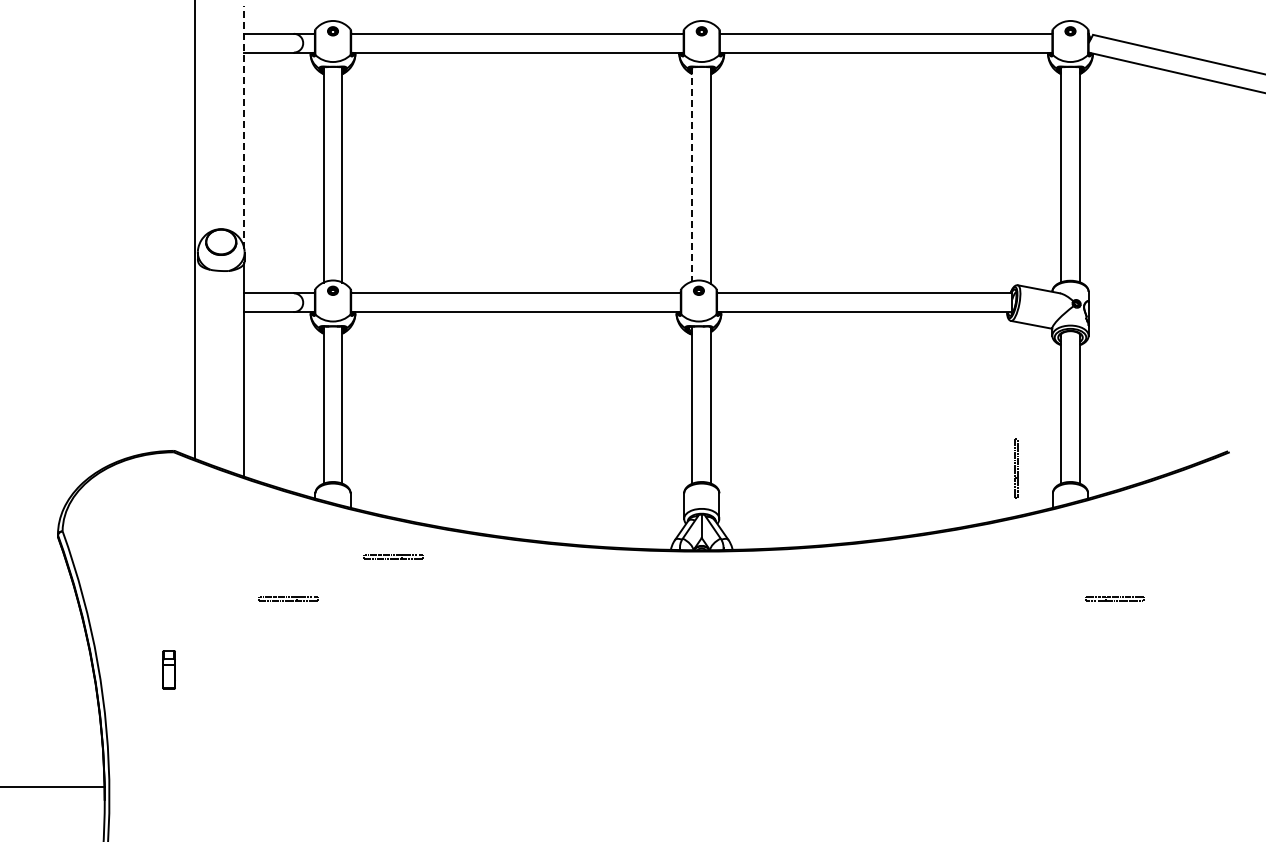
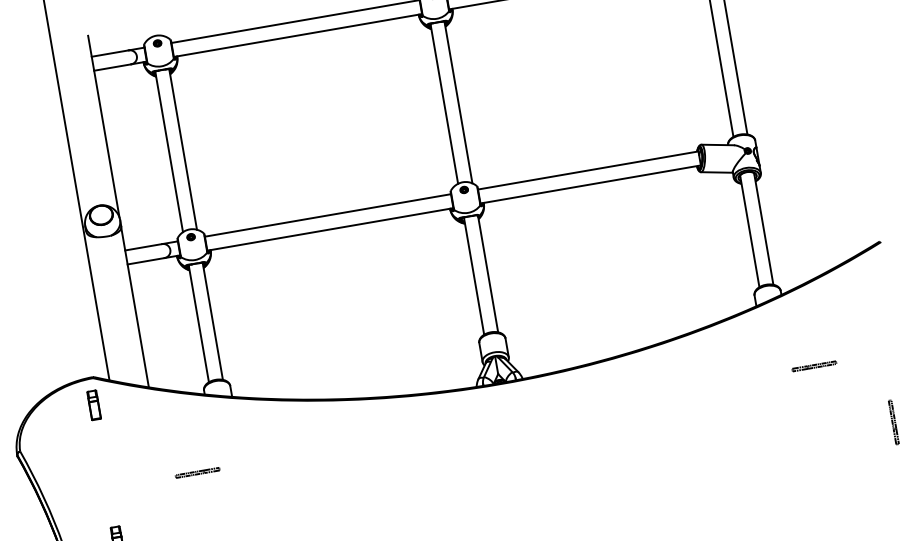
line: (244, 127) -> (103, 126), dashed -> solid
line: (692, 174) -> (444, 103), dashed -> solid
line: (1015, 468) -> (892, 422), moved
part: (168, 487) -> (93, 405), added
part: (393, 556) -> (270, 427), removed

